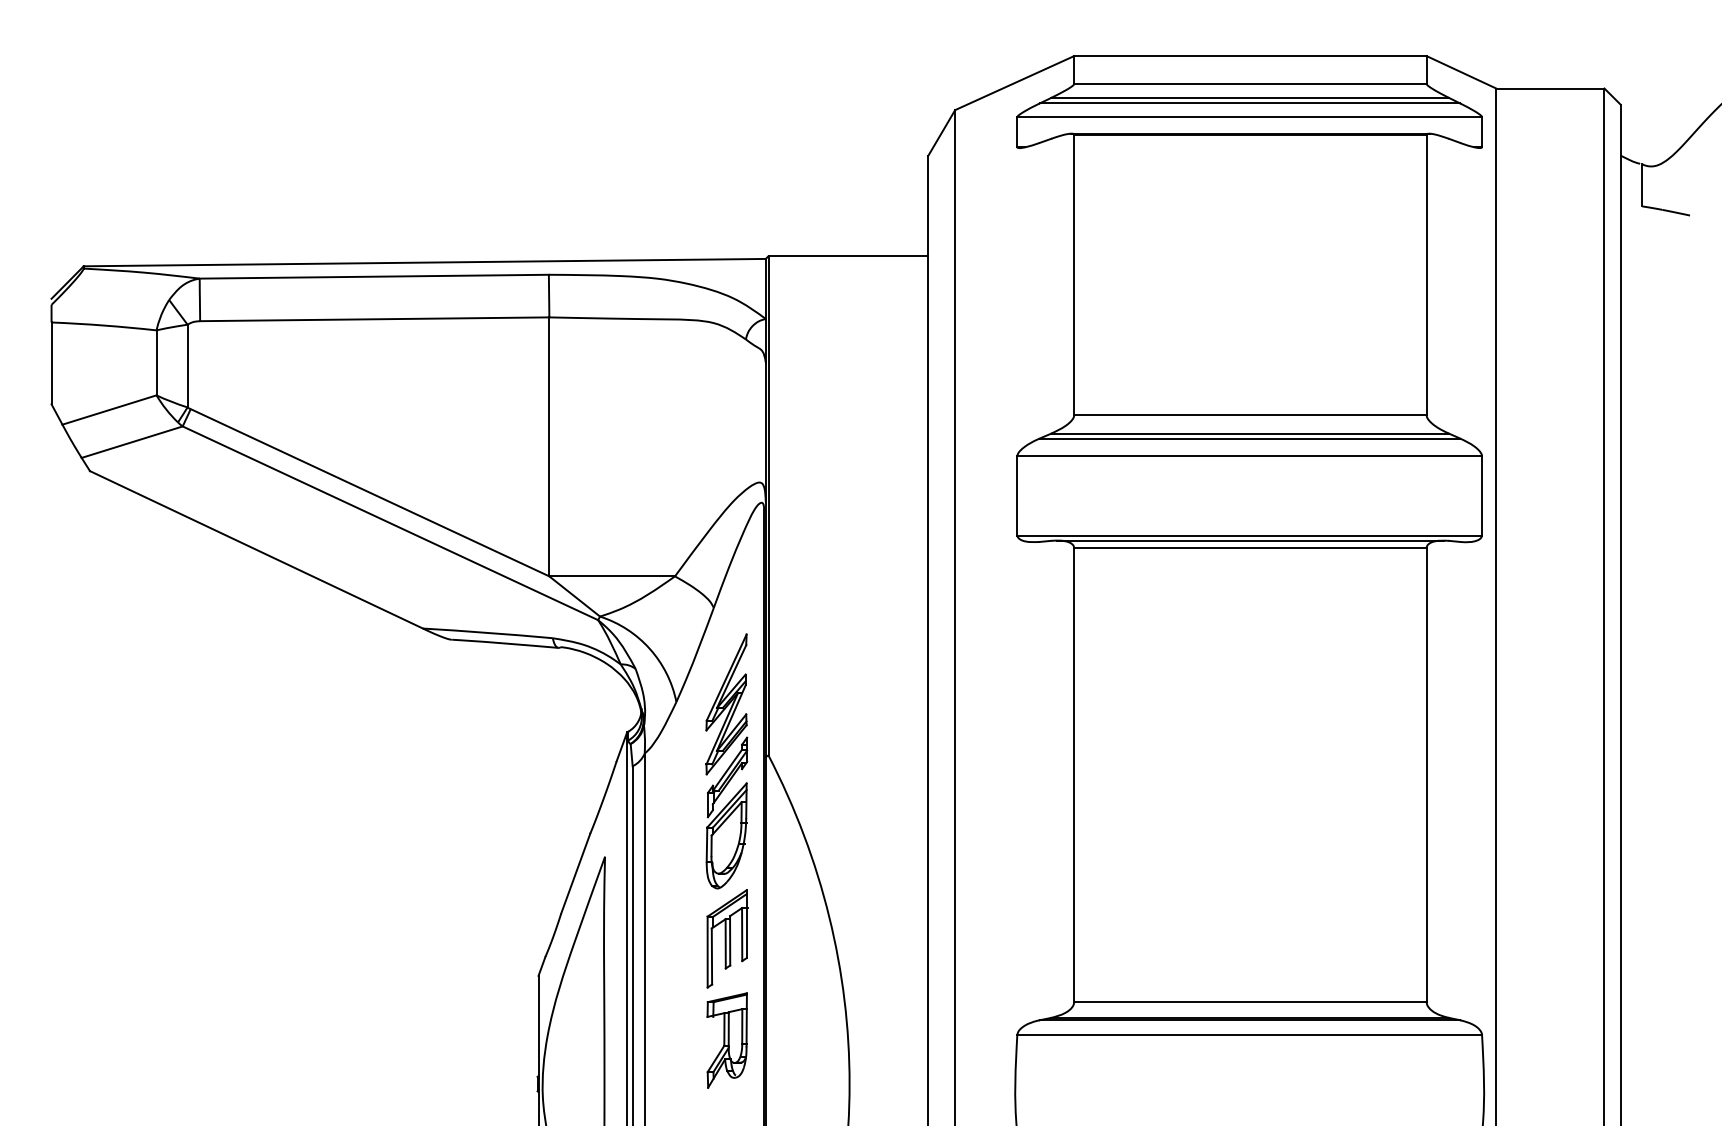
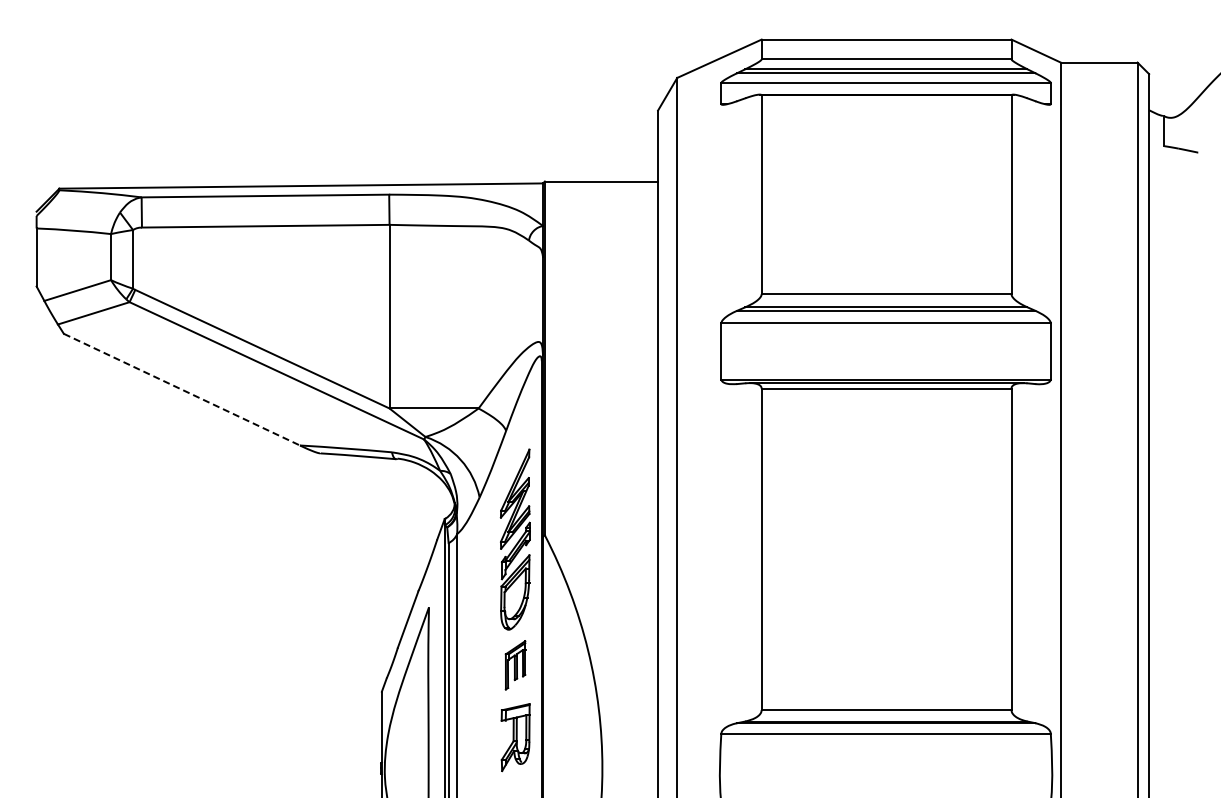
line: (255, 549) -> (181, 389), solid -> dashed
part: (727, 937) -> (515, 664), size x0.7

